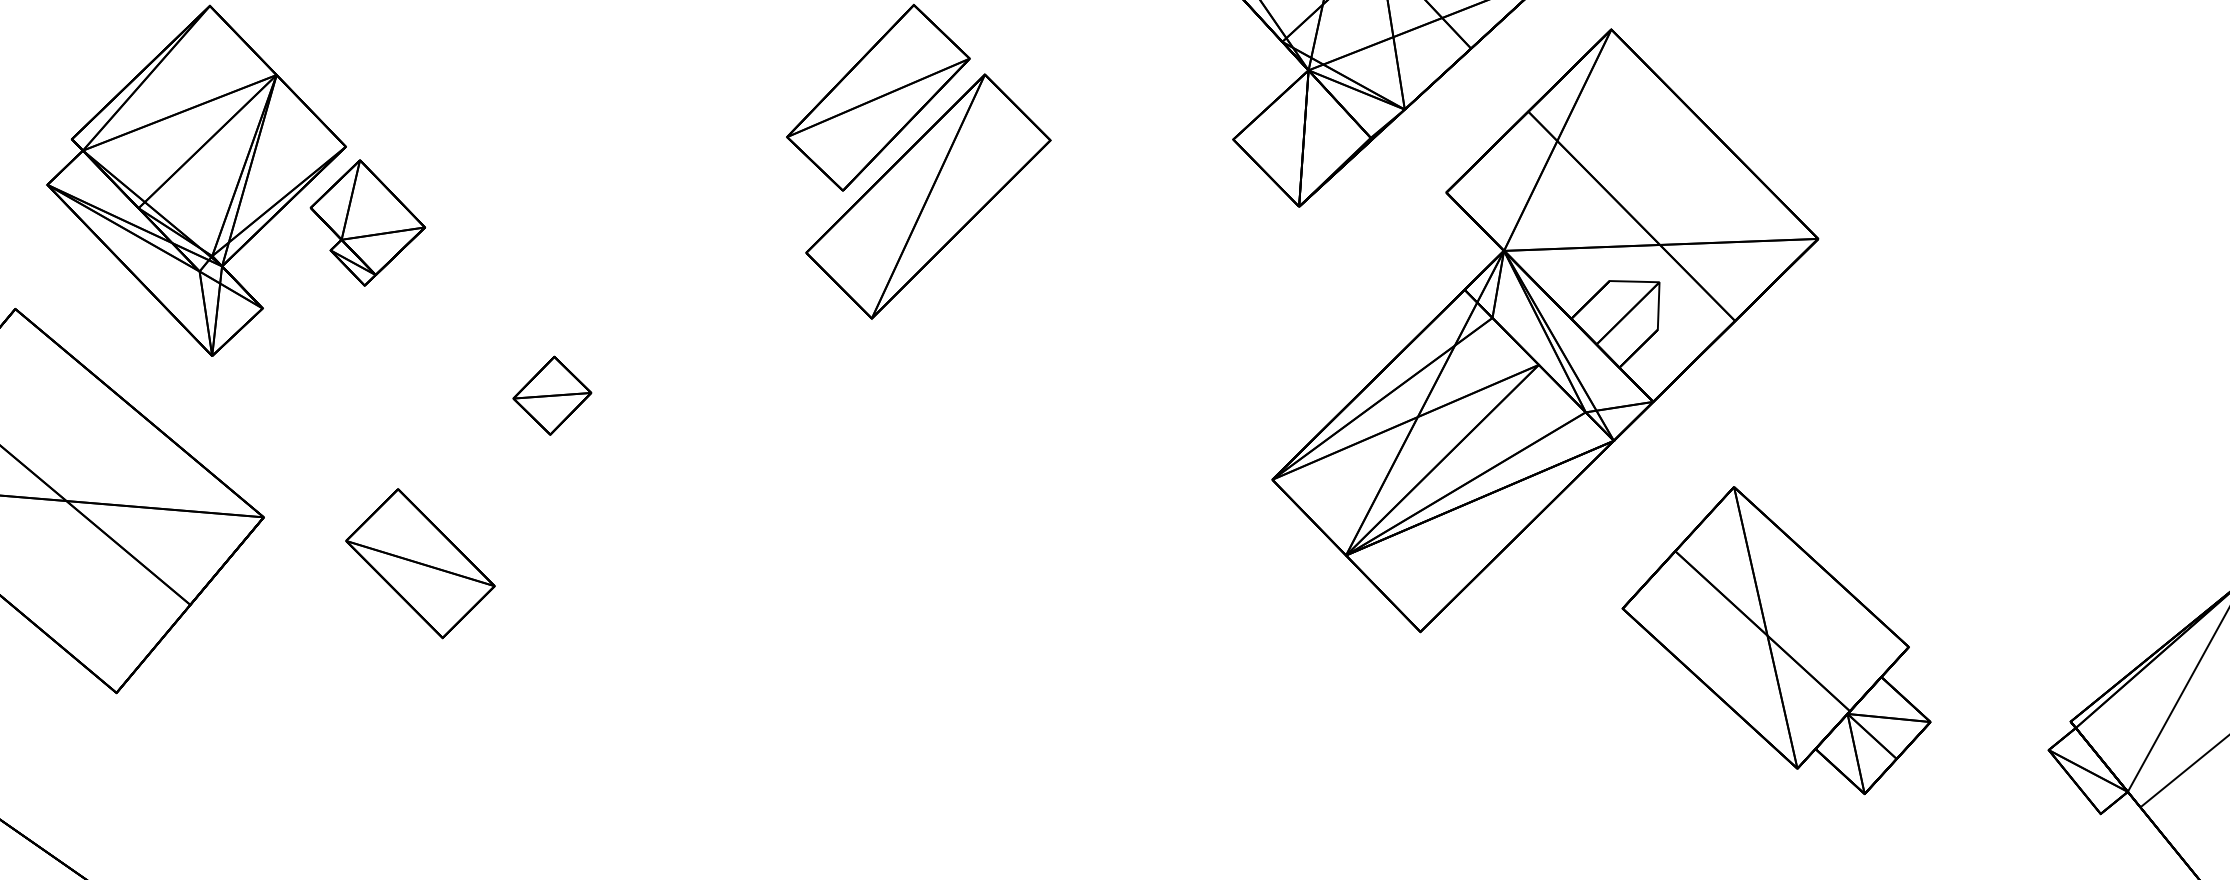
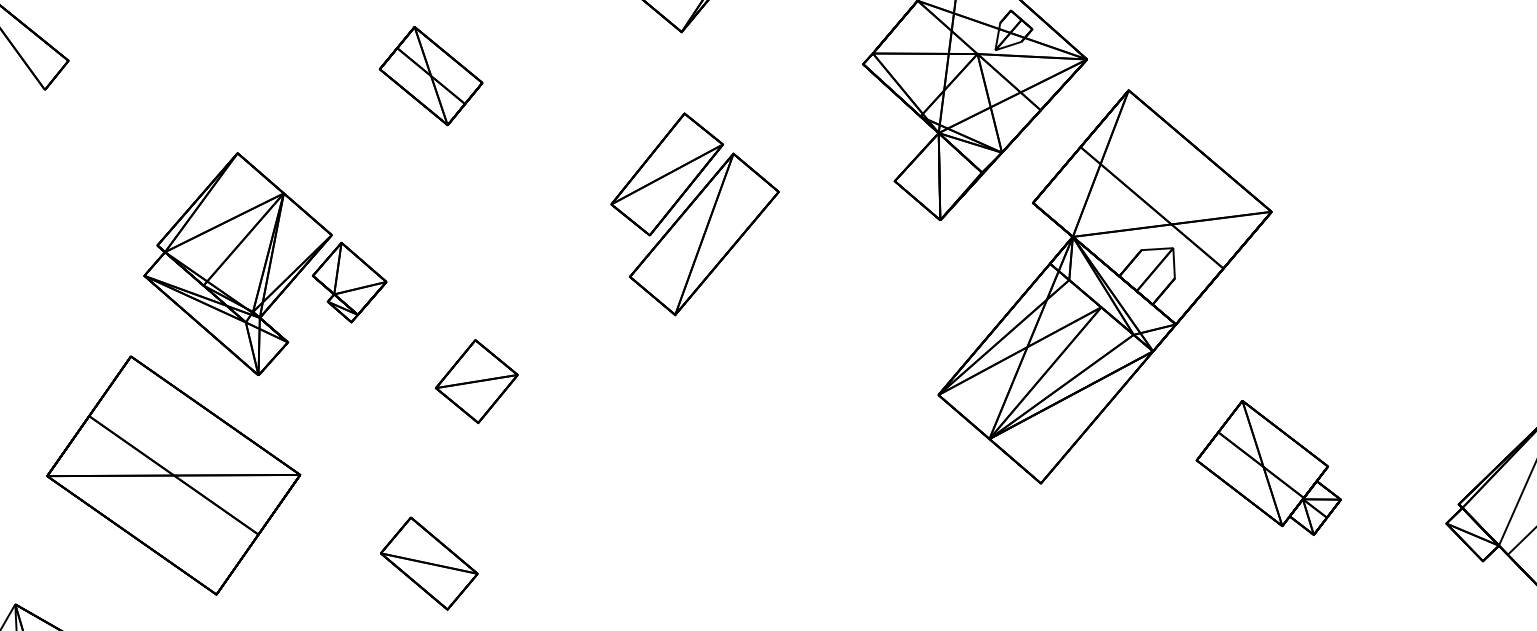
part: (552, 395) -> (476, 381), size x1.67
part: (420, 563) -> (429, 563), moved
part: (1778, 638) -> (1268, 467), size x0.71

